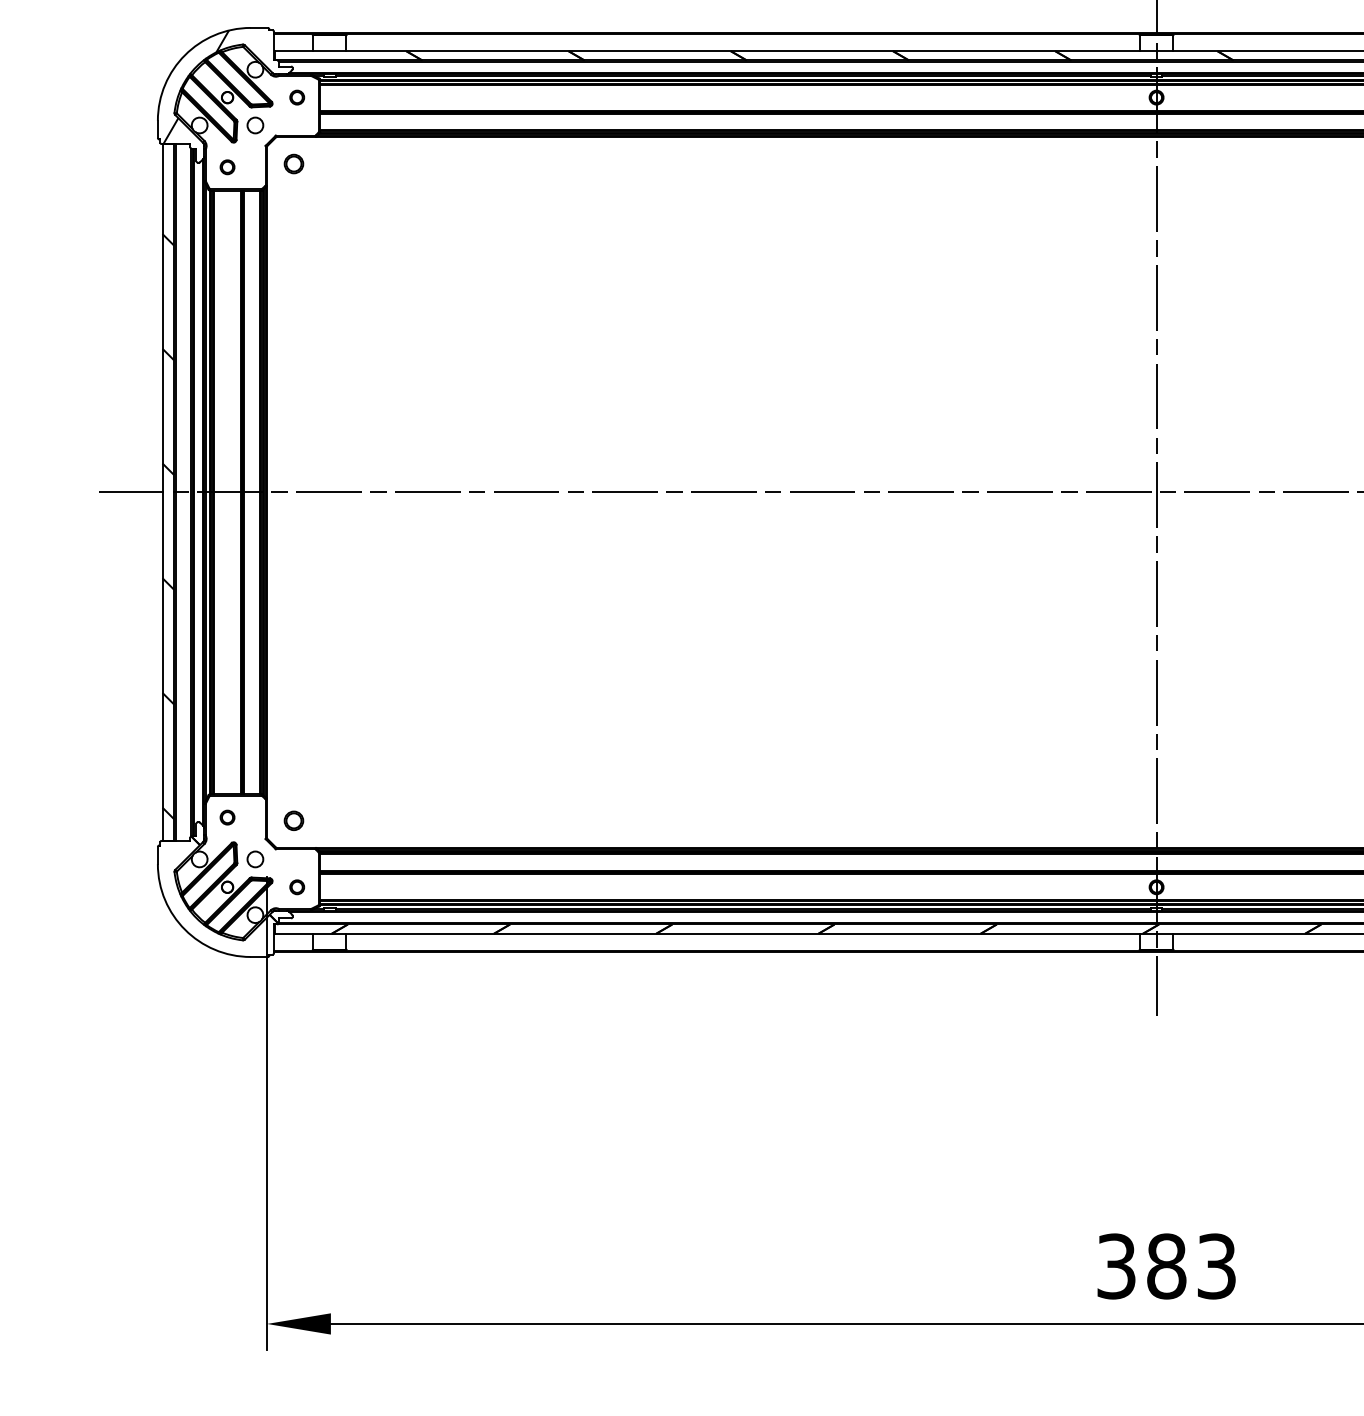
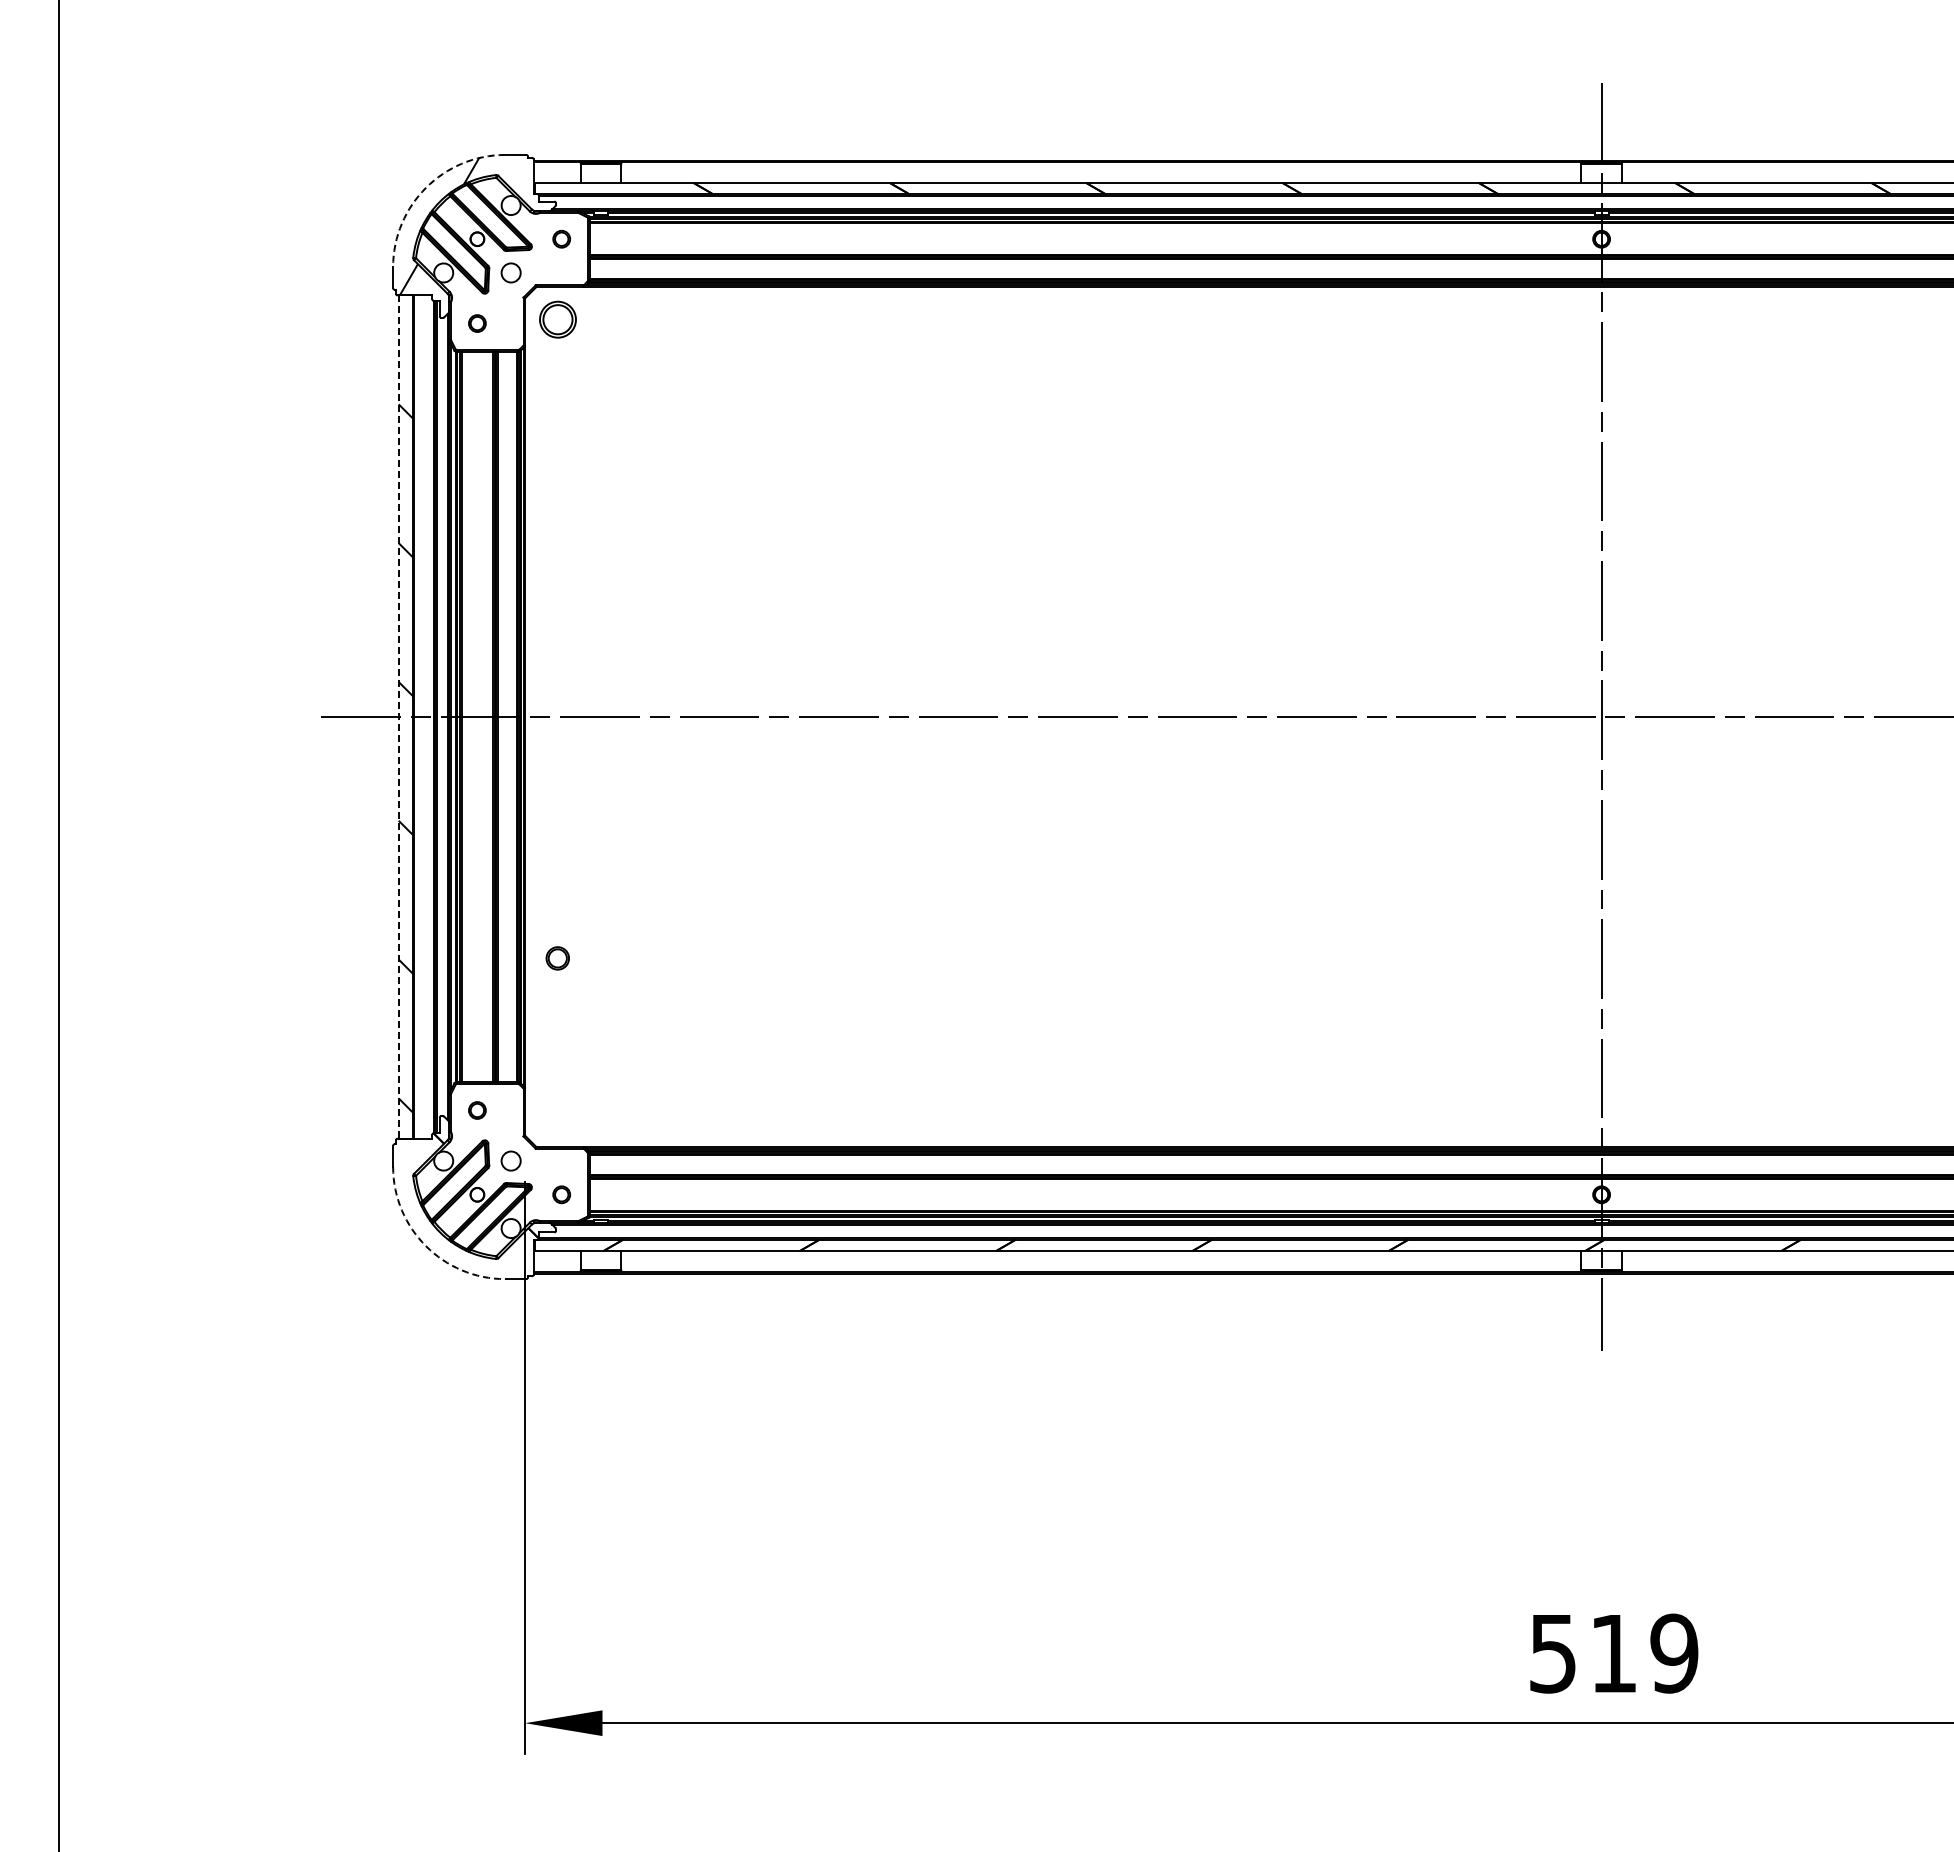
arc: (185, 54) -> (426, 187), solid -> dashed
part: (293, 163) -> (557, 319), size x1.6
line: (162, 492) -> (398, 717), solid -> dashed
part: (293, 820) -> (557, 958), moved
arc: (185, 930) -> (426, 1246), solid -> dashed
text: (1167, 1266) -> (1614, 1653), 383 -> 519

